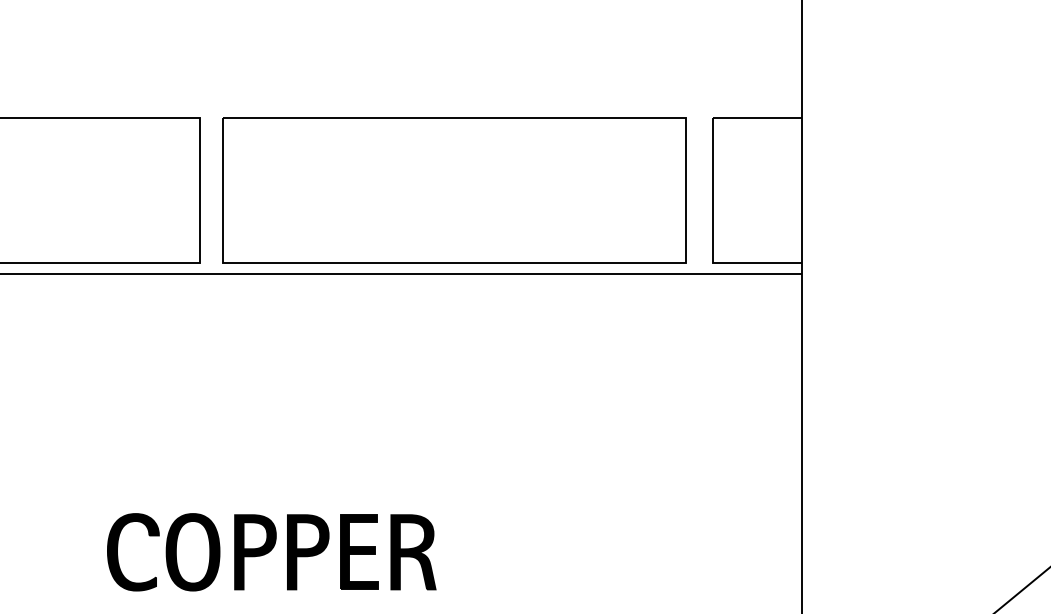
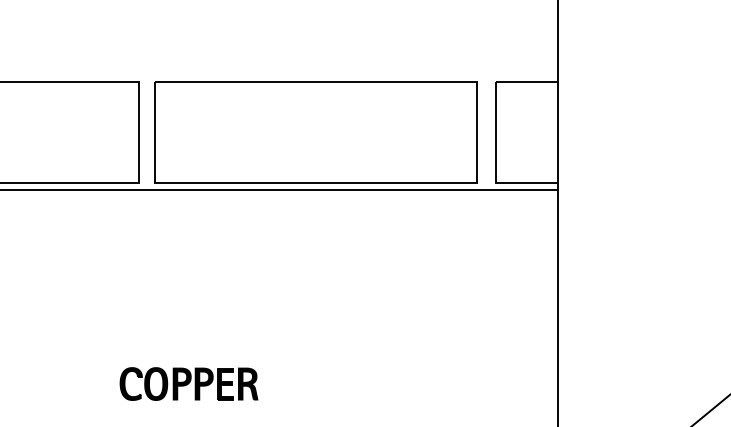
part: (271, 551) -> (188, 383), size x0.6

